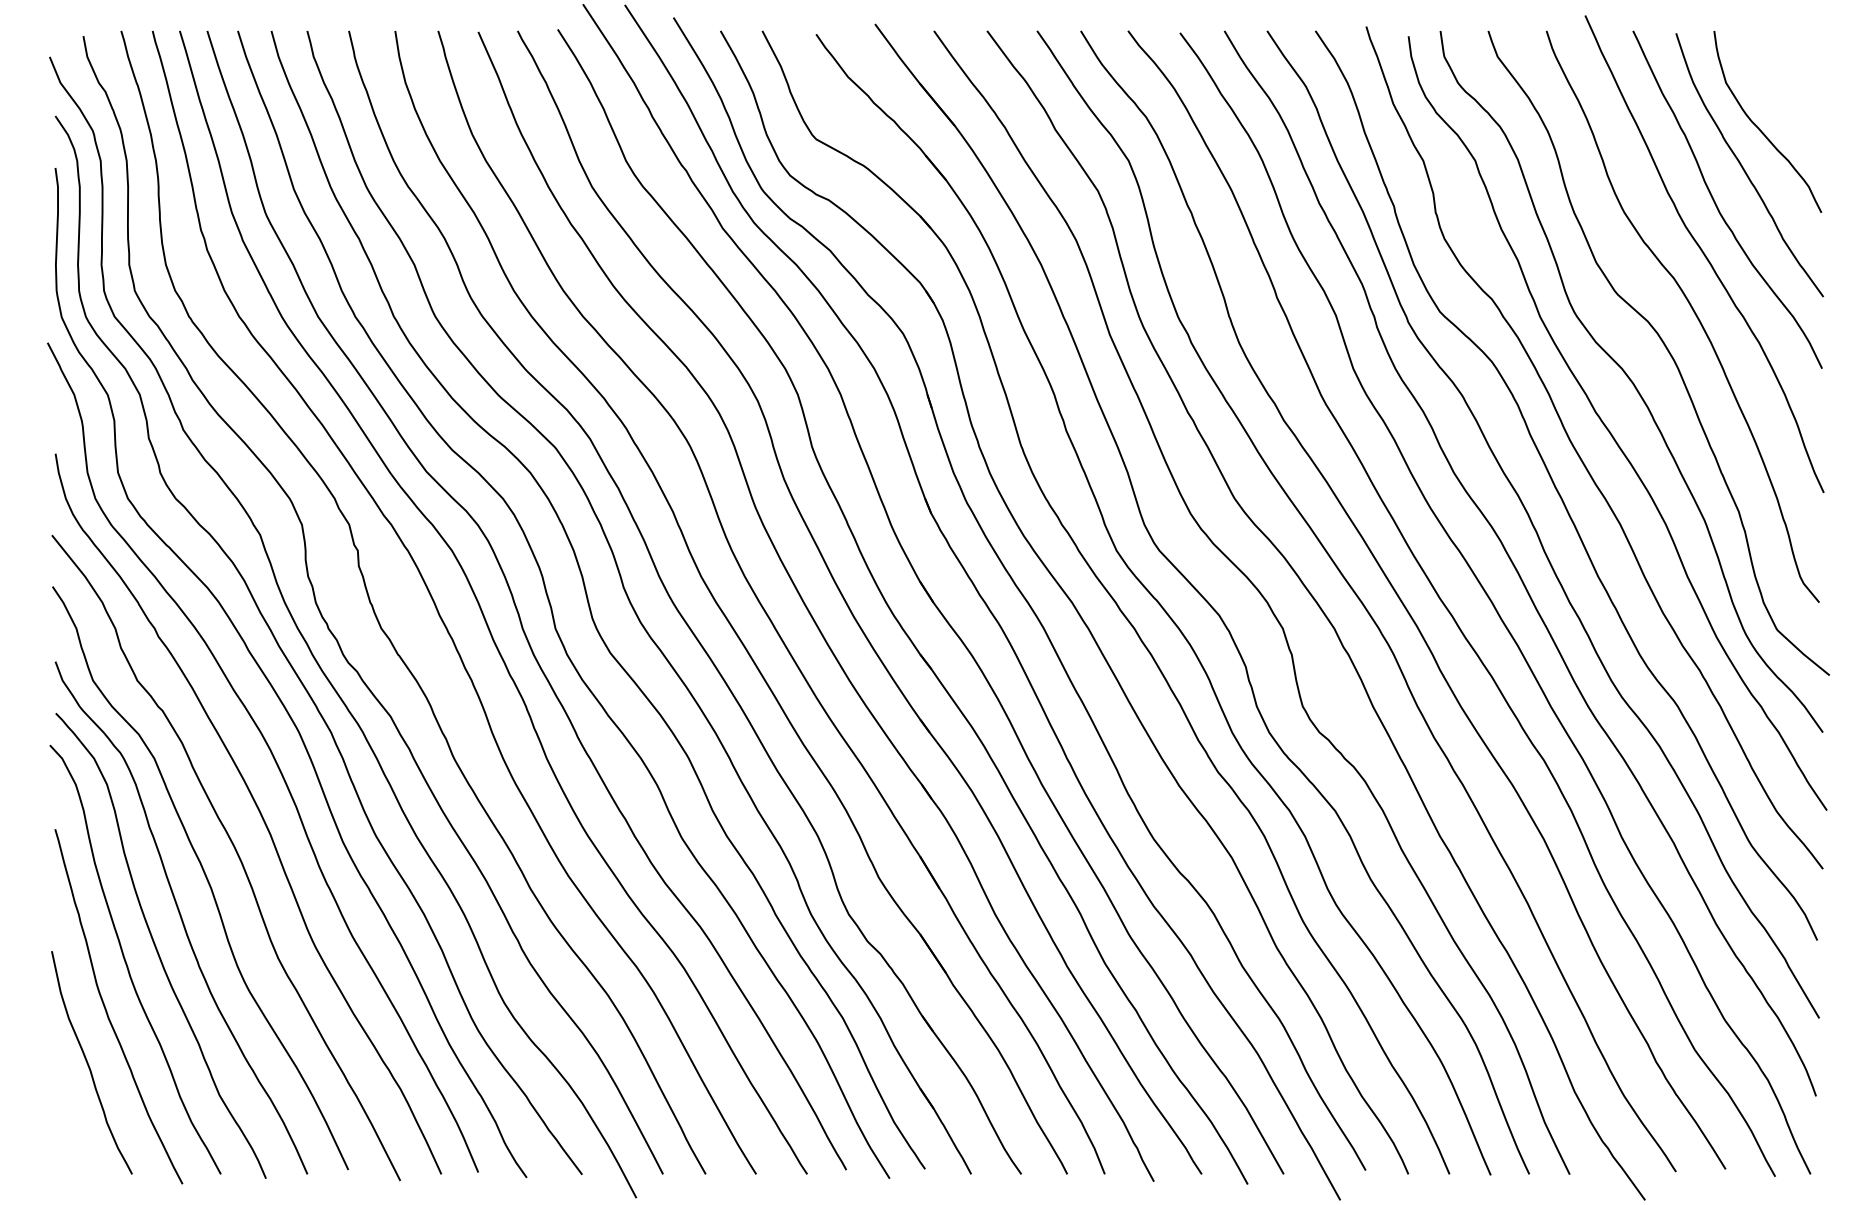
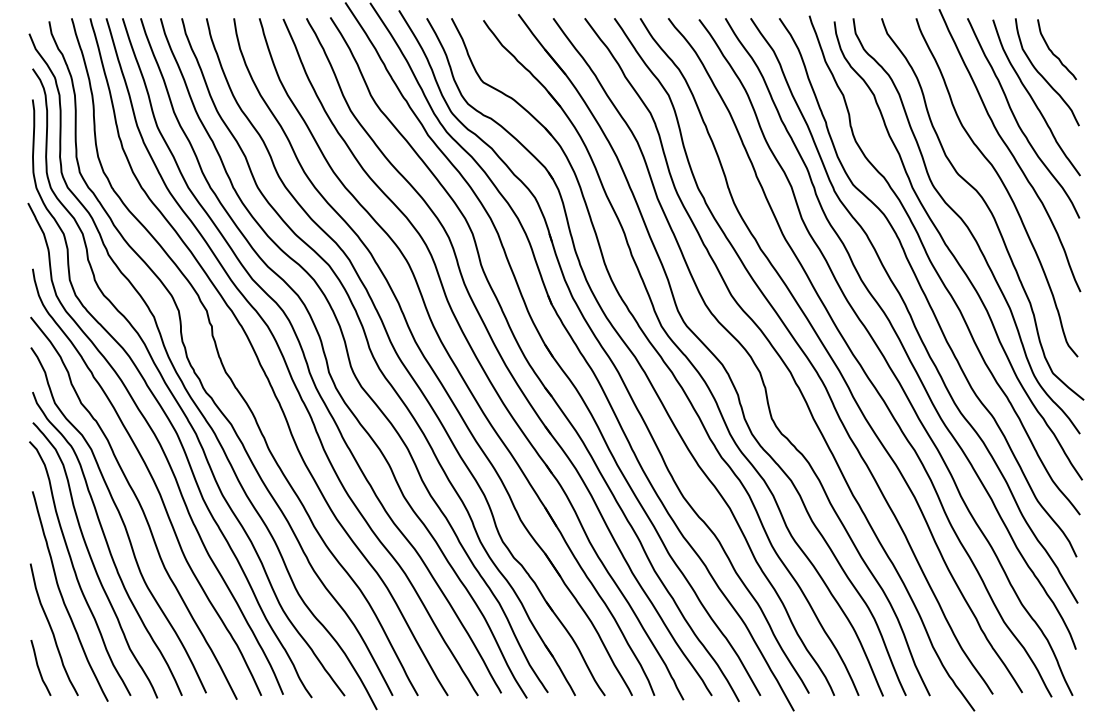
curve: (1778, 88) -> (1053, 52), added
curve: (66, 1126) -> (39, 667), added

